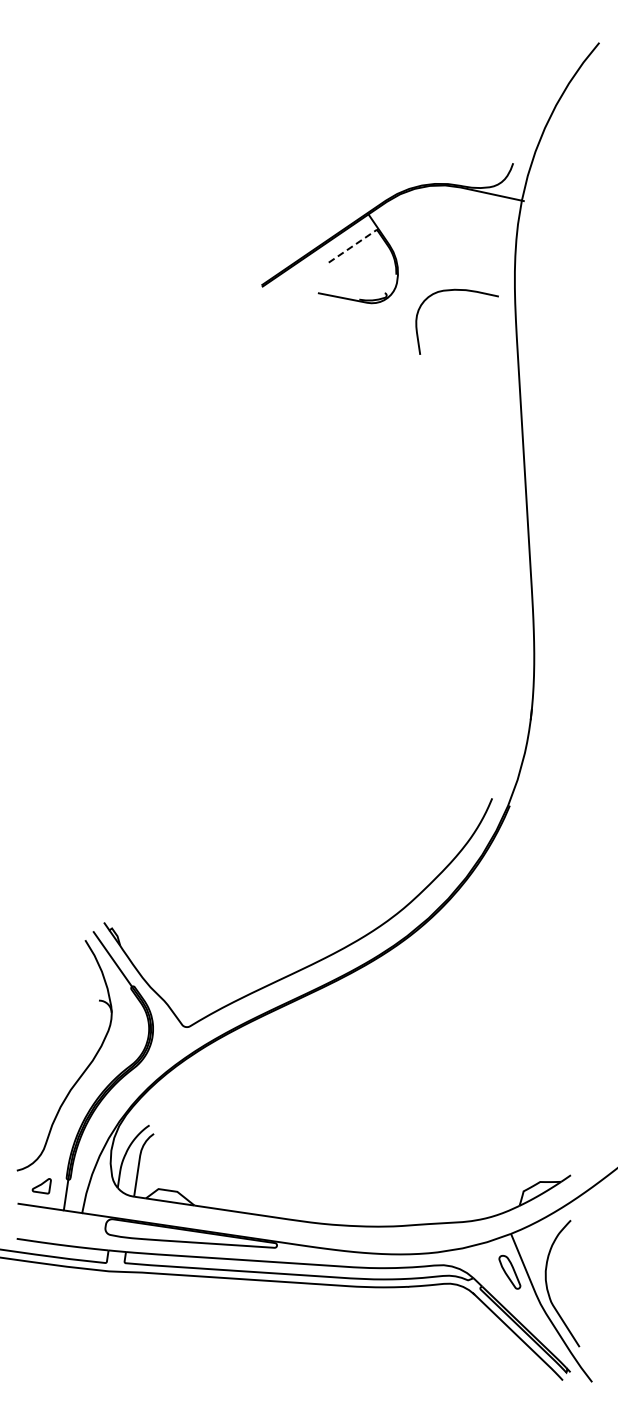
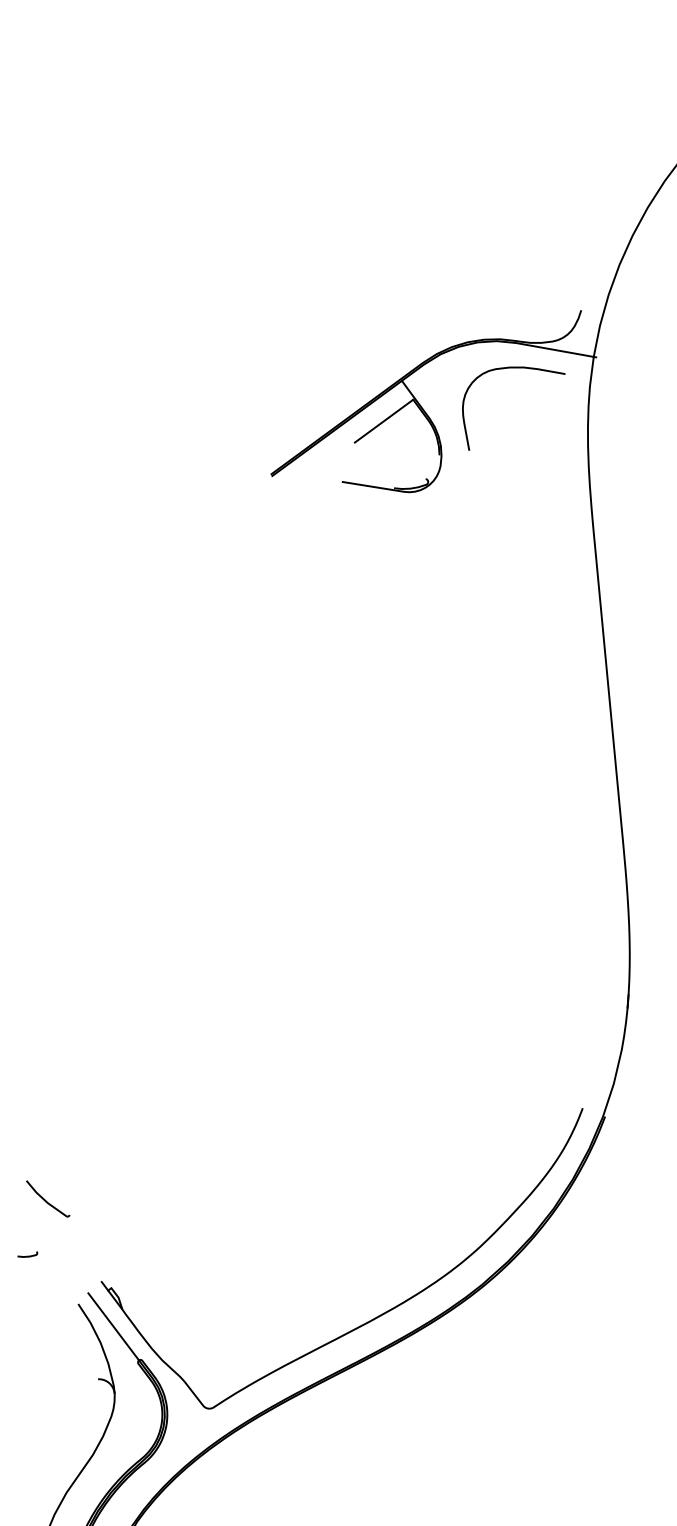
line: (353, 245) -> (384, 420), dashed -> solid
curve: (449, 291) -> (503, 369), moved
curve: (62, 856) -> (46, 1200), added
curve: (46, 900) -> (27, 1255), added

